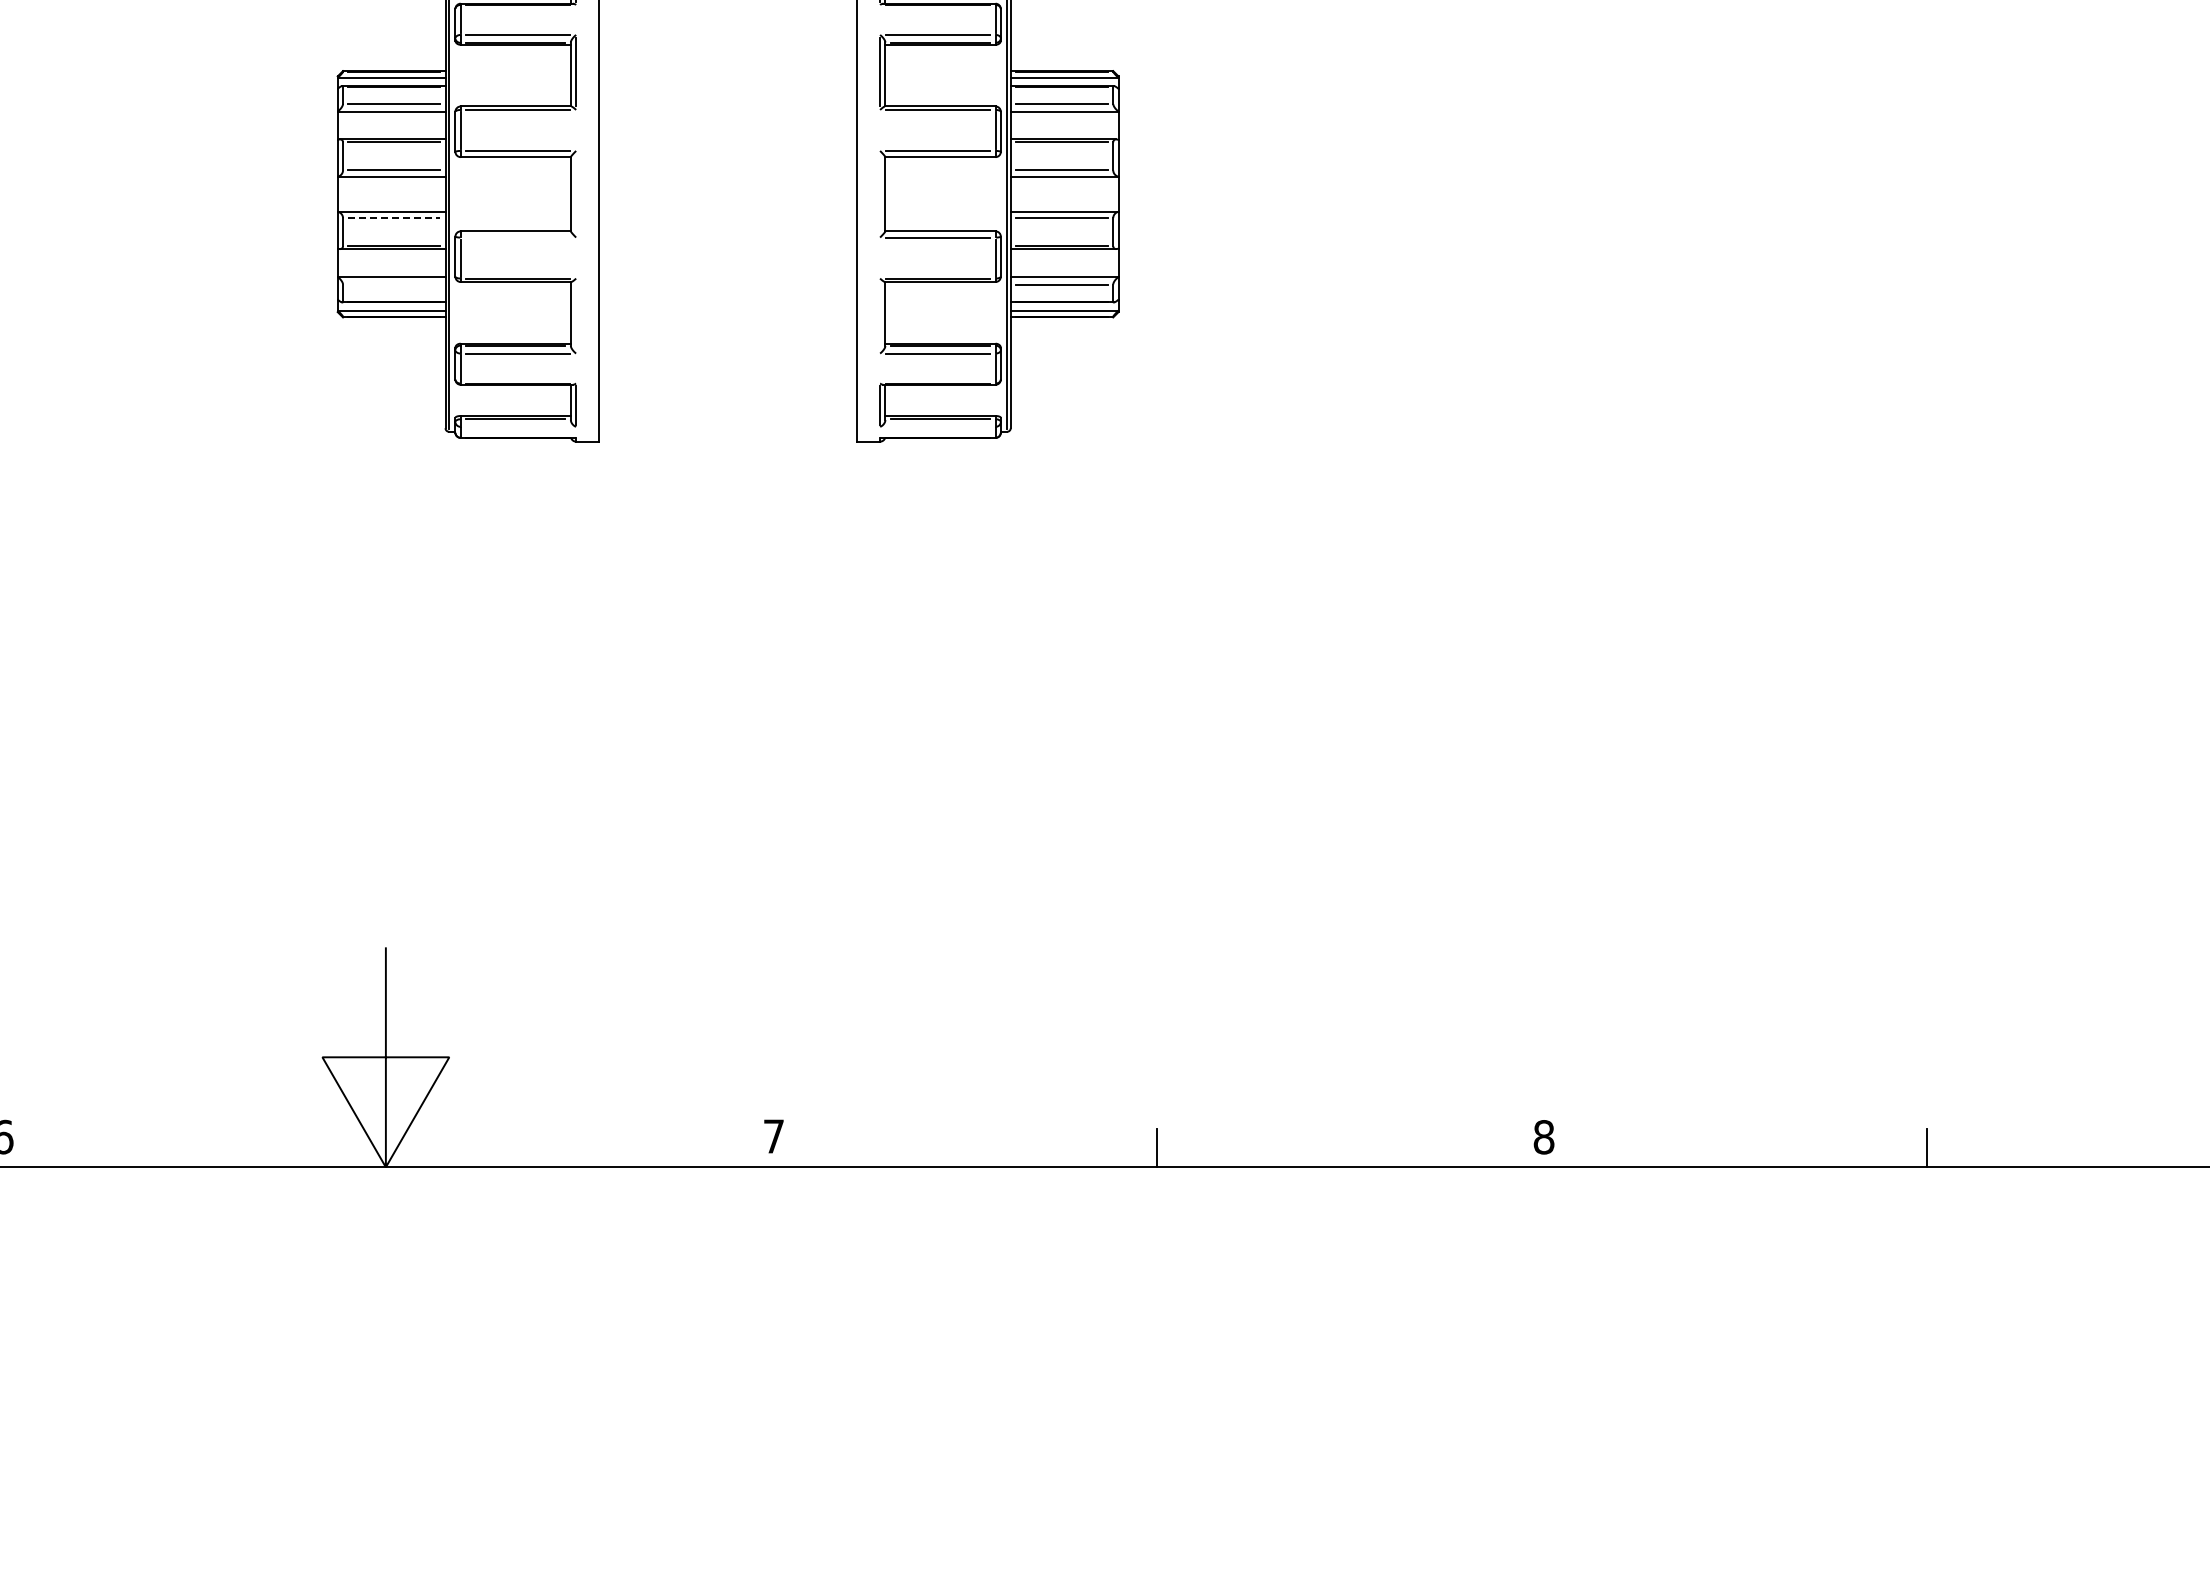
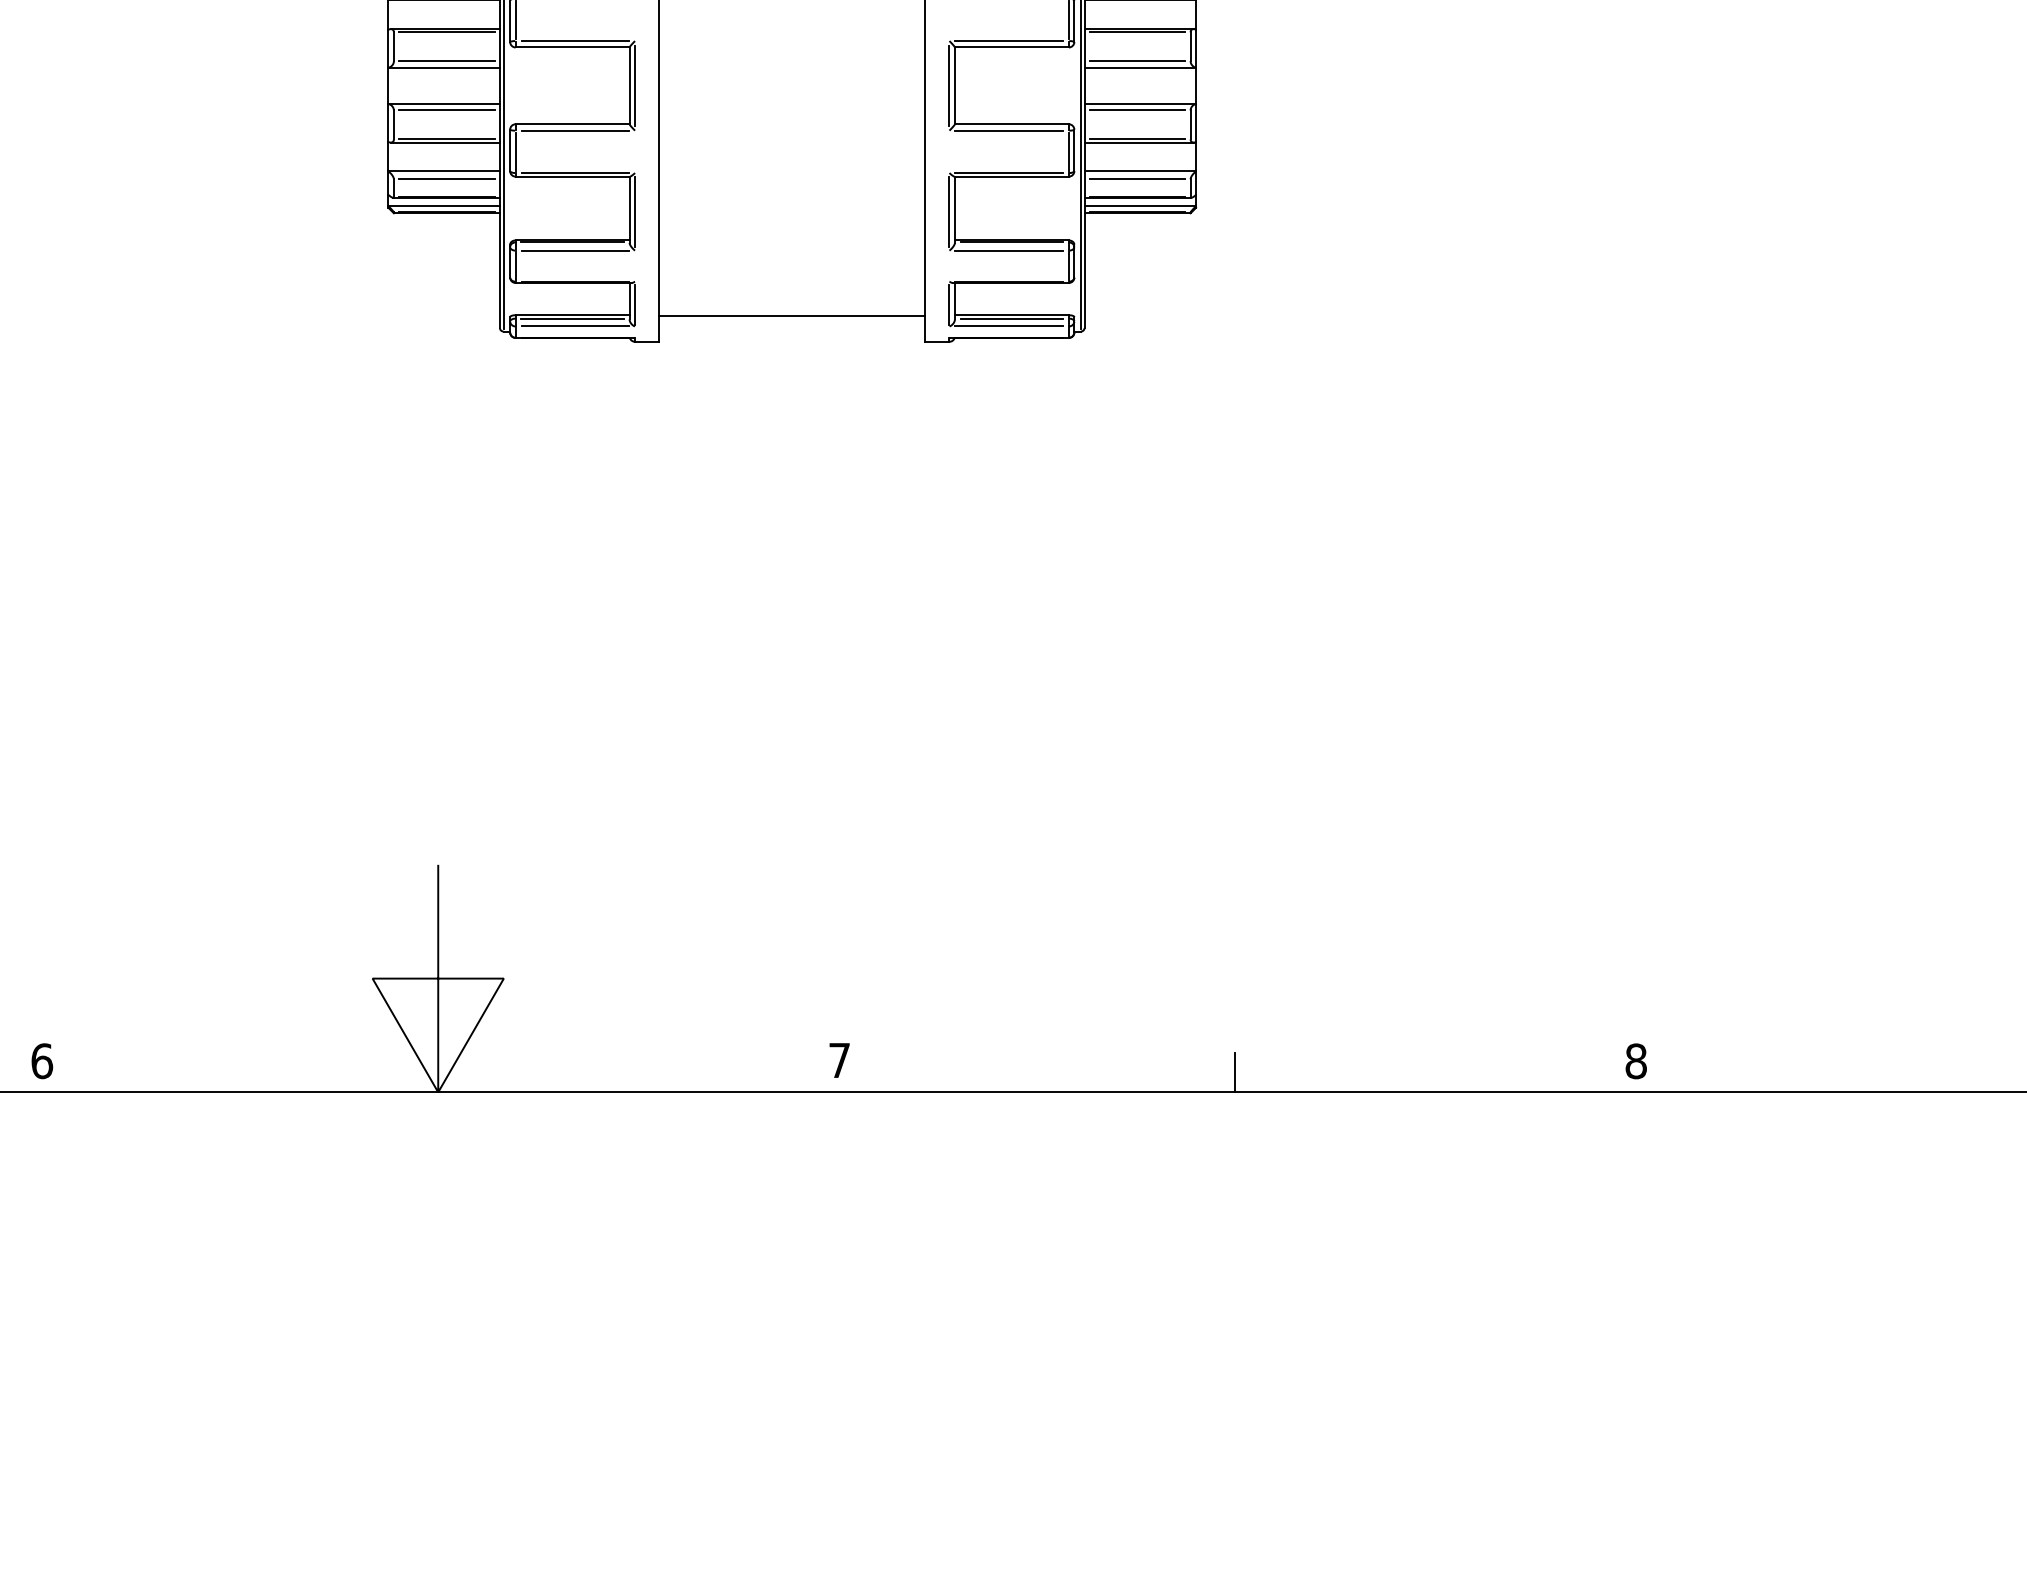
line: (576, 194) -> (635, 86), added
line: (880, 194) -> (949, 86), added
line: (394, 218) -> (447, 110), dashed -> solid
line: (518, 237) -> (575, 130), added
line: (394, 284) -> (447, 179), added
line: (576, 316) -> (635, 212), added
line: (880, 316) -> (949, 212), added
line: (727, 416) -> (791, 315), added
line: (518, 426) -> (575, 326), added
line: (937, 426) -> (1008, 326), added

